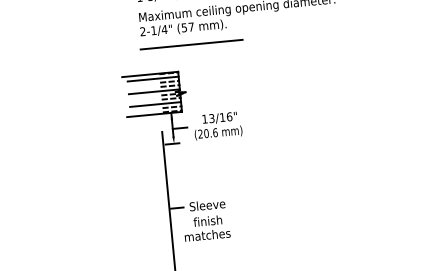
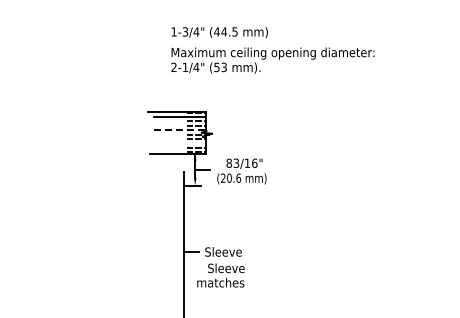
text: (190, 27) -> (223, 67), (57 -> (53
line: (191, 44) -> (222, 85), removed
line: (154, 91) -> (180, 130), solid -> dashed
line: (155, 104) -> (179, 143), removed
text: (204, 118) -> (228, 162), 13/16" -> 83/16"
text: (210, 221) -> (225, 268), finish -> Sleeve

